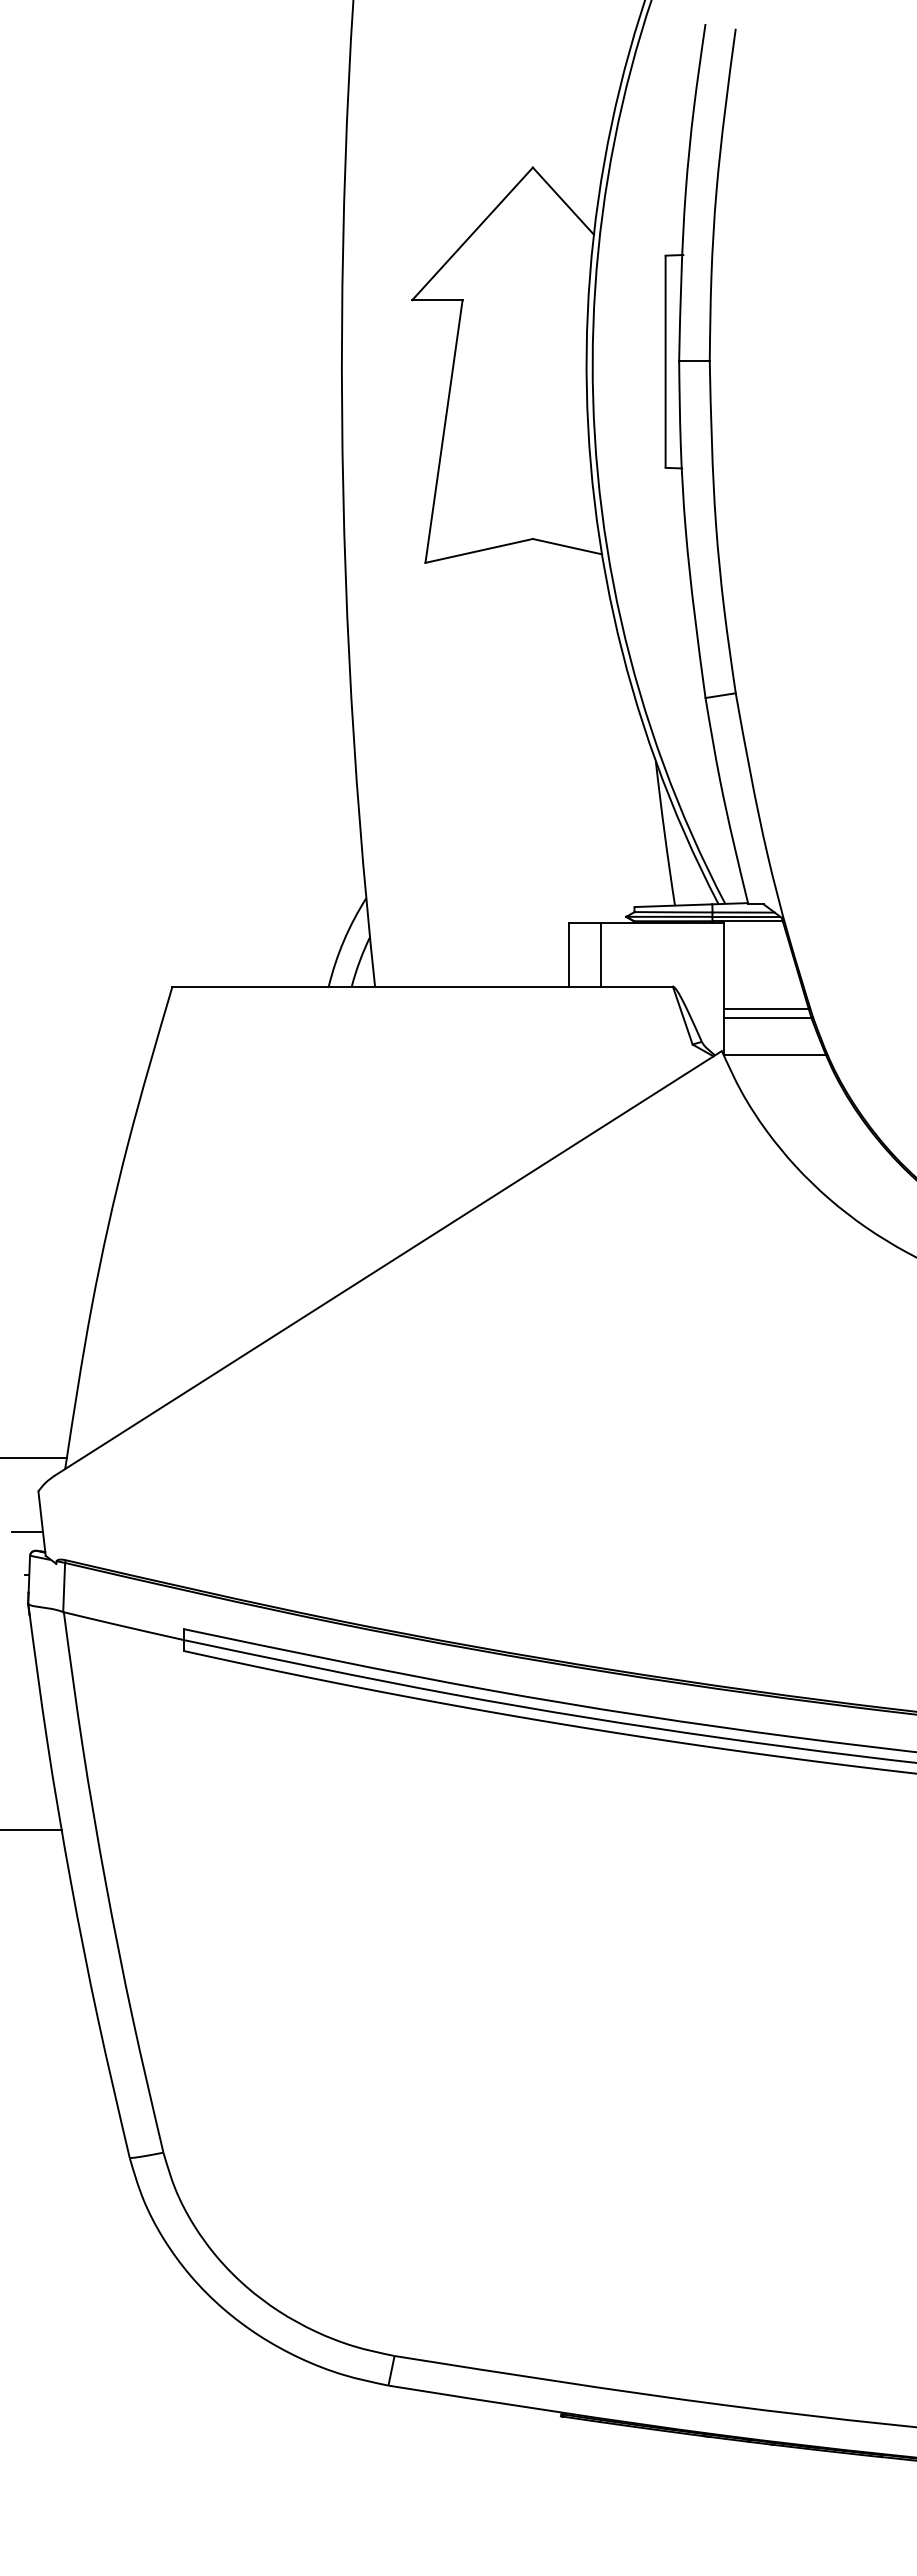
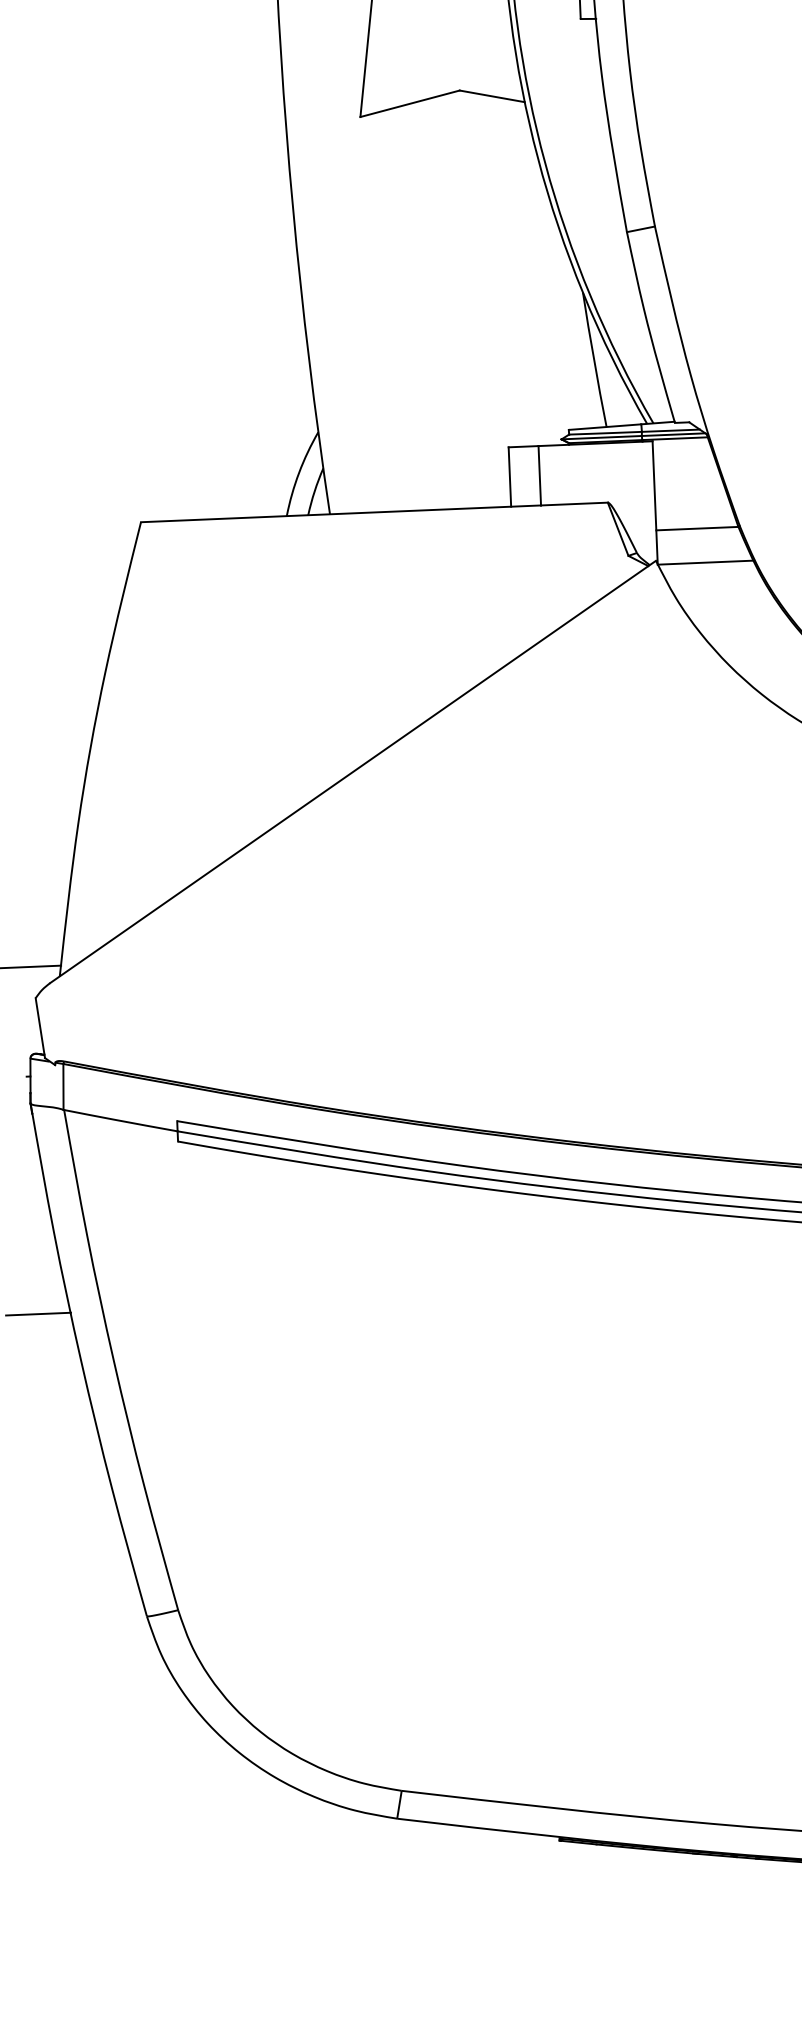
line: (765, 1009) -> (695, 520), removed
line: (27, 1532) -> (27, 1037), removed

